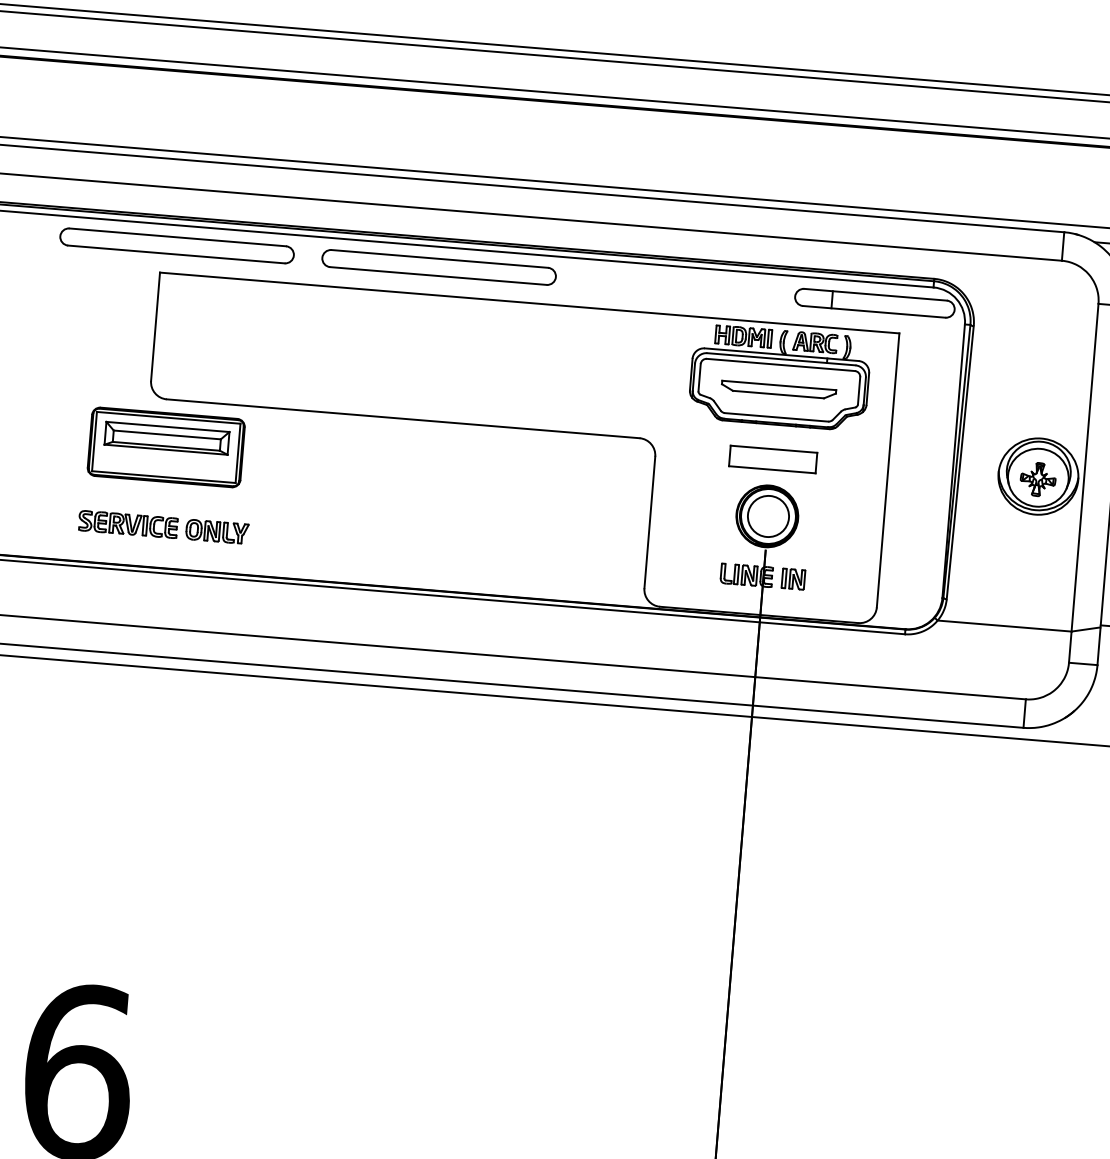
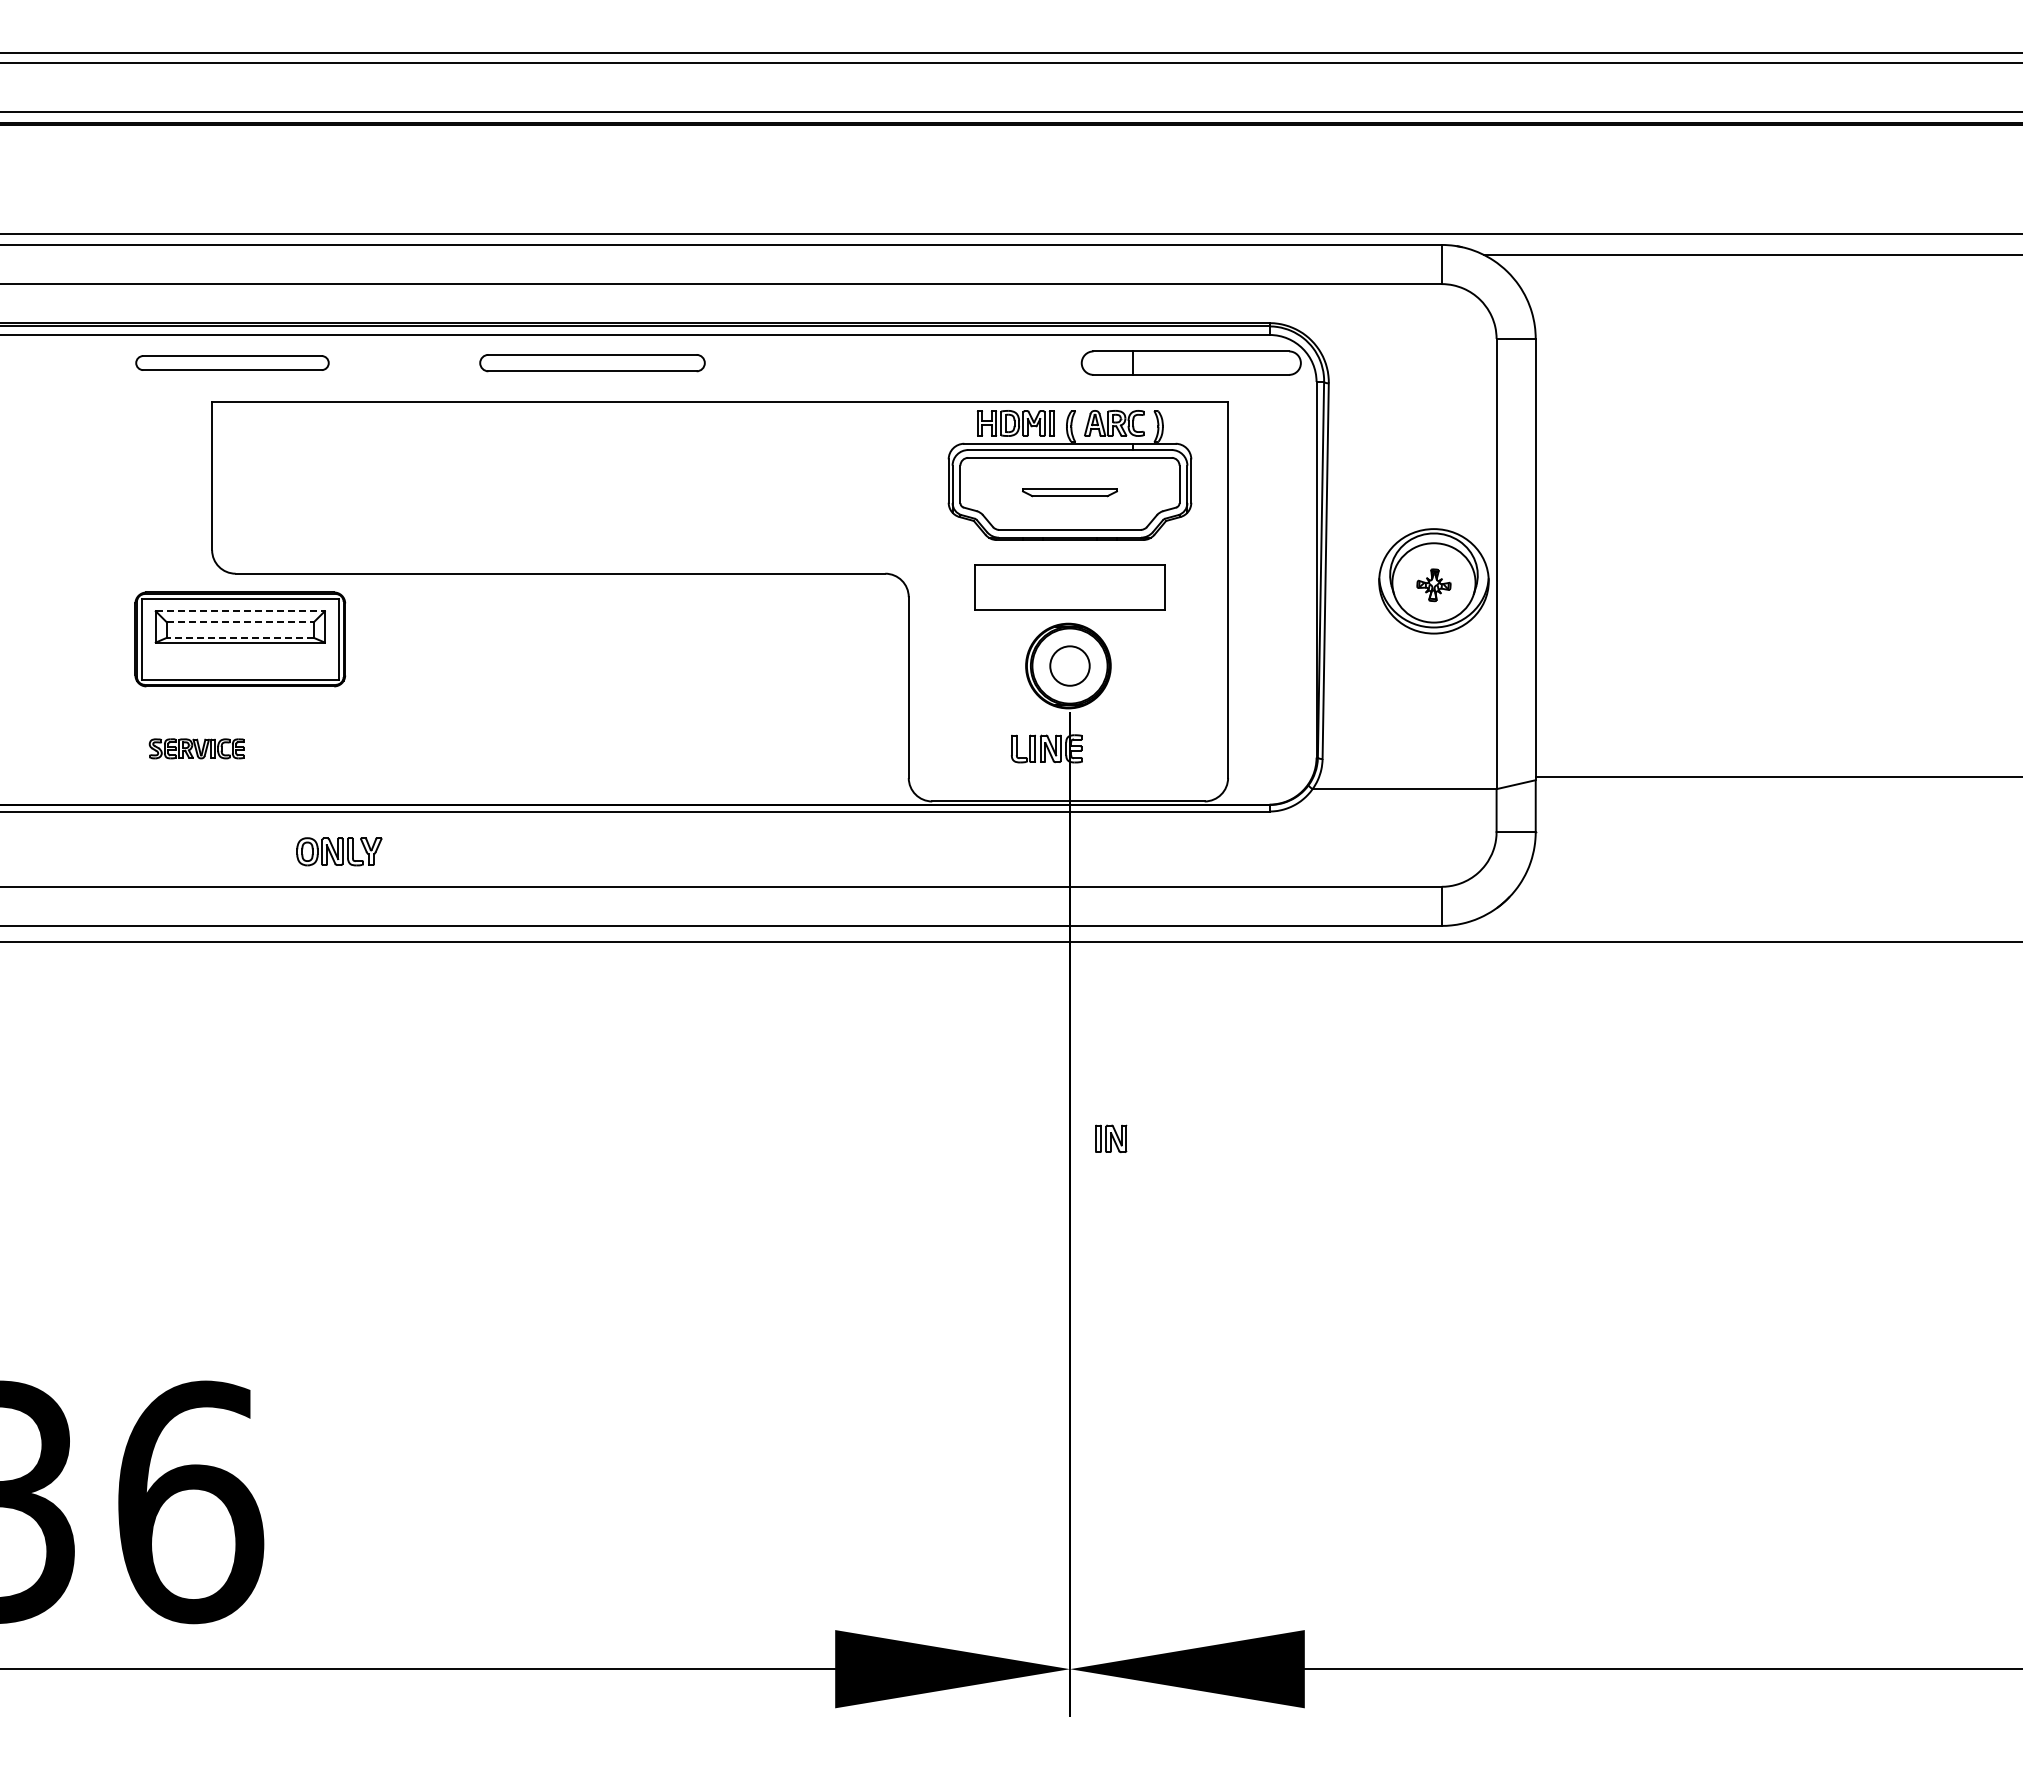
part: (177, 245) -> (232, 362), size x0.6
part: (439, 266) -> (592, 362), size x0.7
part: (778, 390) -> (1069, 492), size x0.6
line: (168, 427) -> (240, 611), solid -> dashed
line: (167, 435) -> (240, 622), solid -> dashed
line: (166, 446) -> (240, 637), solid -> dashed
part: (773, 459) -> (1070, 587), size x1.6
part: (1037, 478) -> (1433, 584), size x0.7
circle: (768, 516) -> (1069, 665), size x0.7
part: (127, 524) -> (196, 748), size x0.7
part: (217, 531) -> (339, 851), moved
part: (793, 578) -> (1111, 1138), moved

